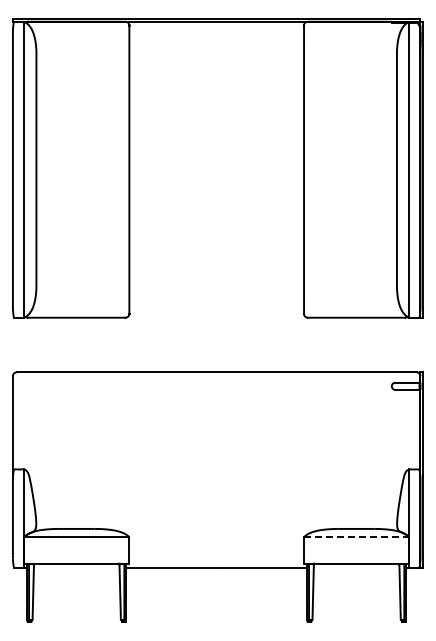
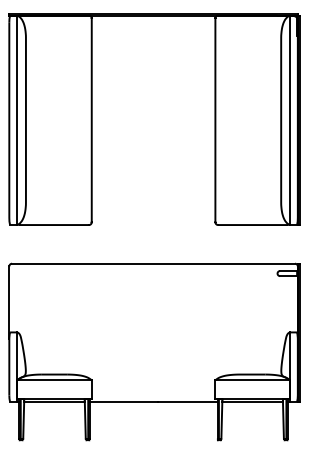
line: (356, 537) -> (252, 380), dashed -> solid
line: (76, 567) -> (54, 401), added
line: (356, 567) -> (252, 401), added

